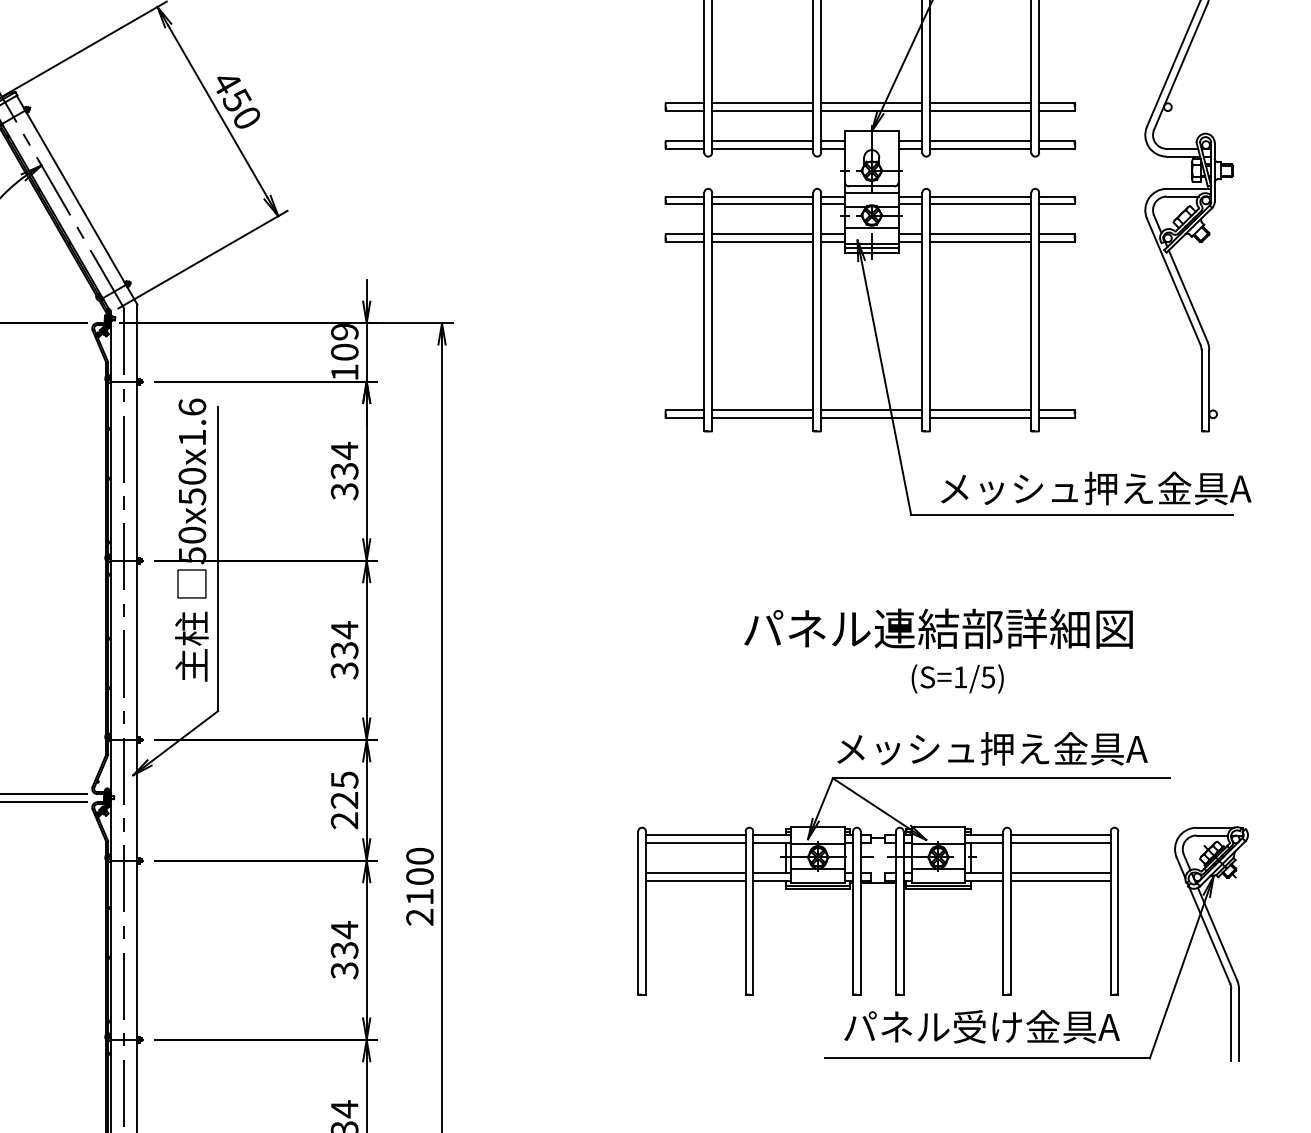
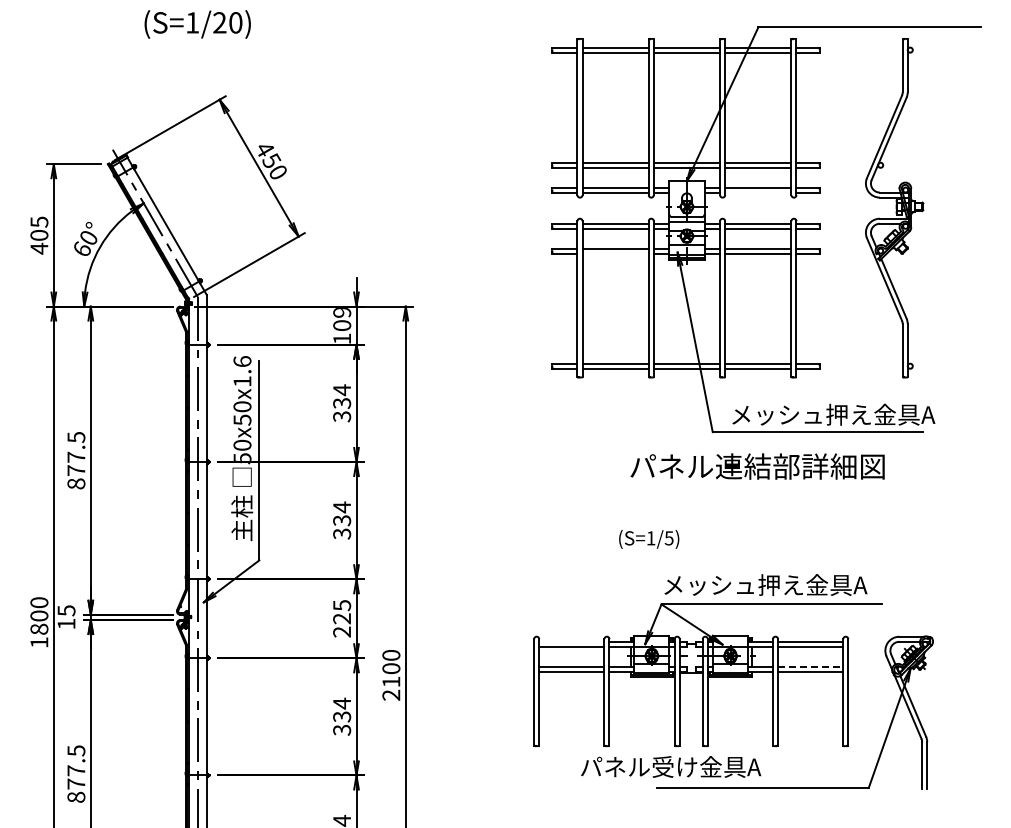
line: (981, 148) -> (758, 192), removed
line: (762, 241) -> (615, 253), removed
text: (938, 628) -> (757, 466), moved
text: (958, 679) -> (649, 539), moved
line: (695, 835) -> (571, 641), removed
line: (1060, 873) -> (810, 666), solid -> dashed
text: (982, 1026) -> (671, 766), moved

